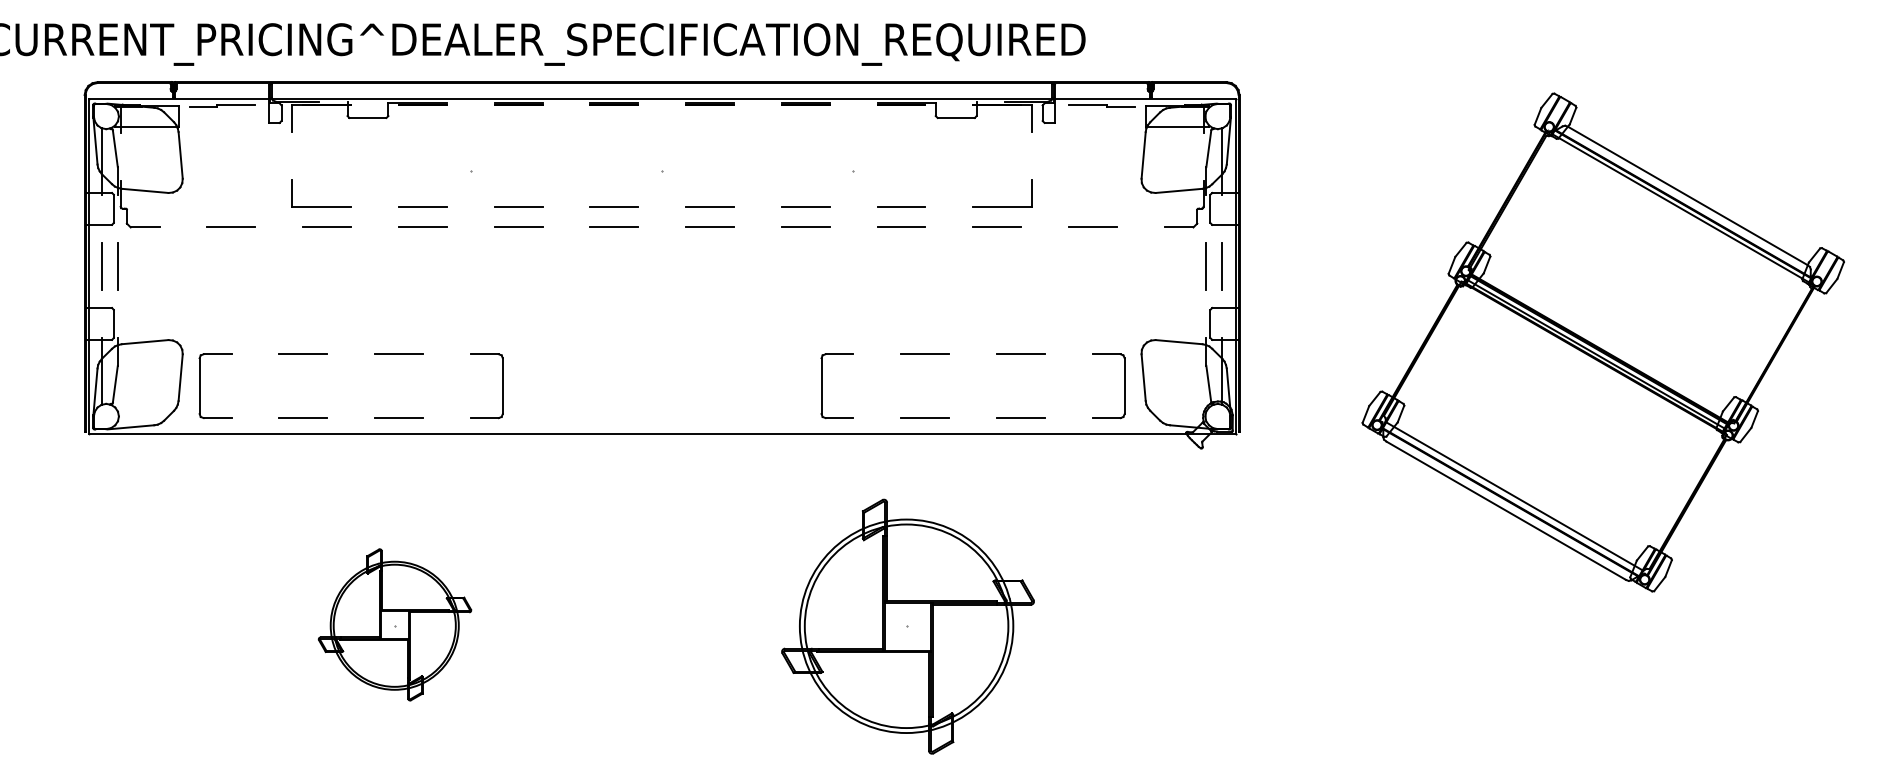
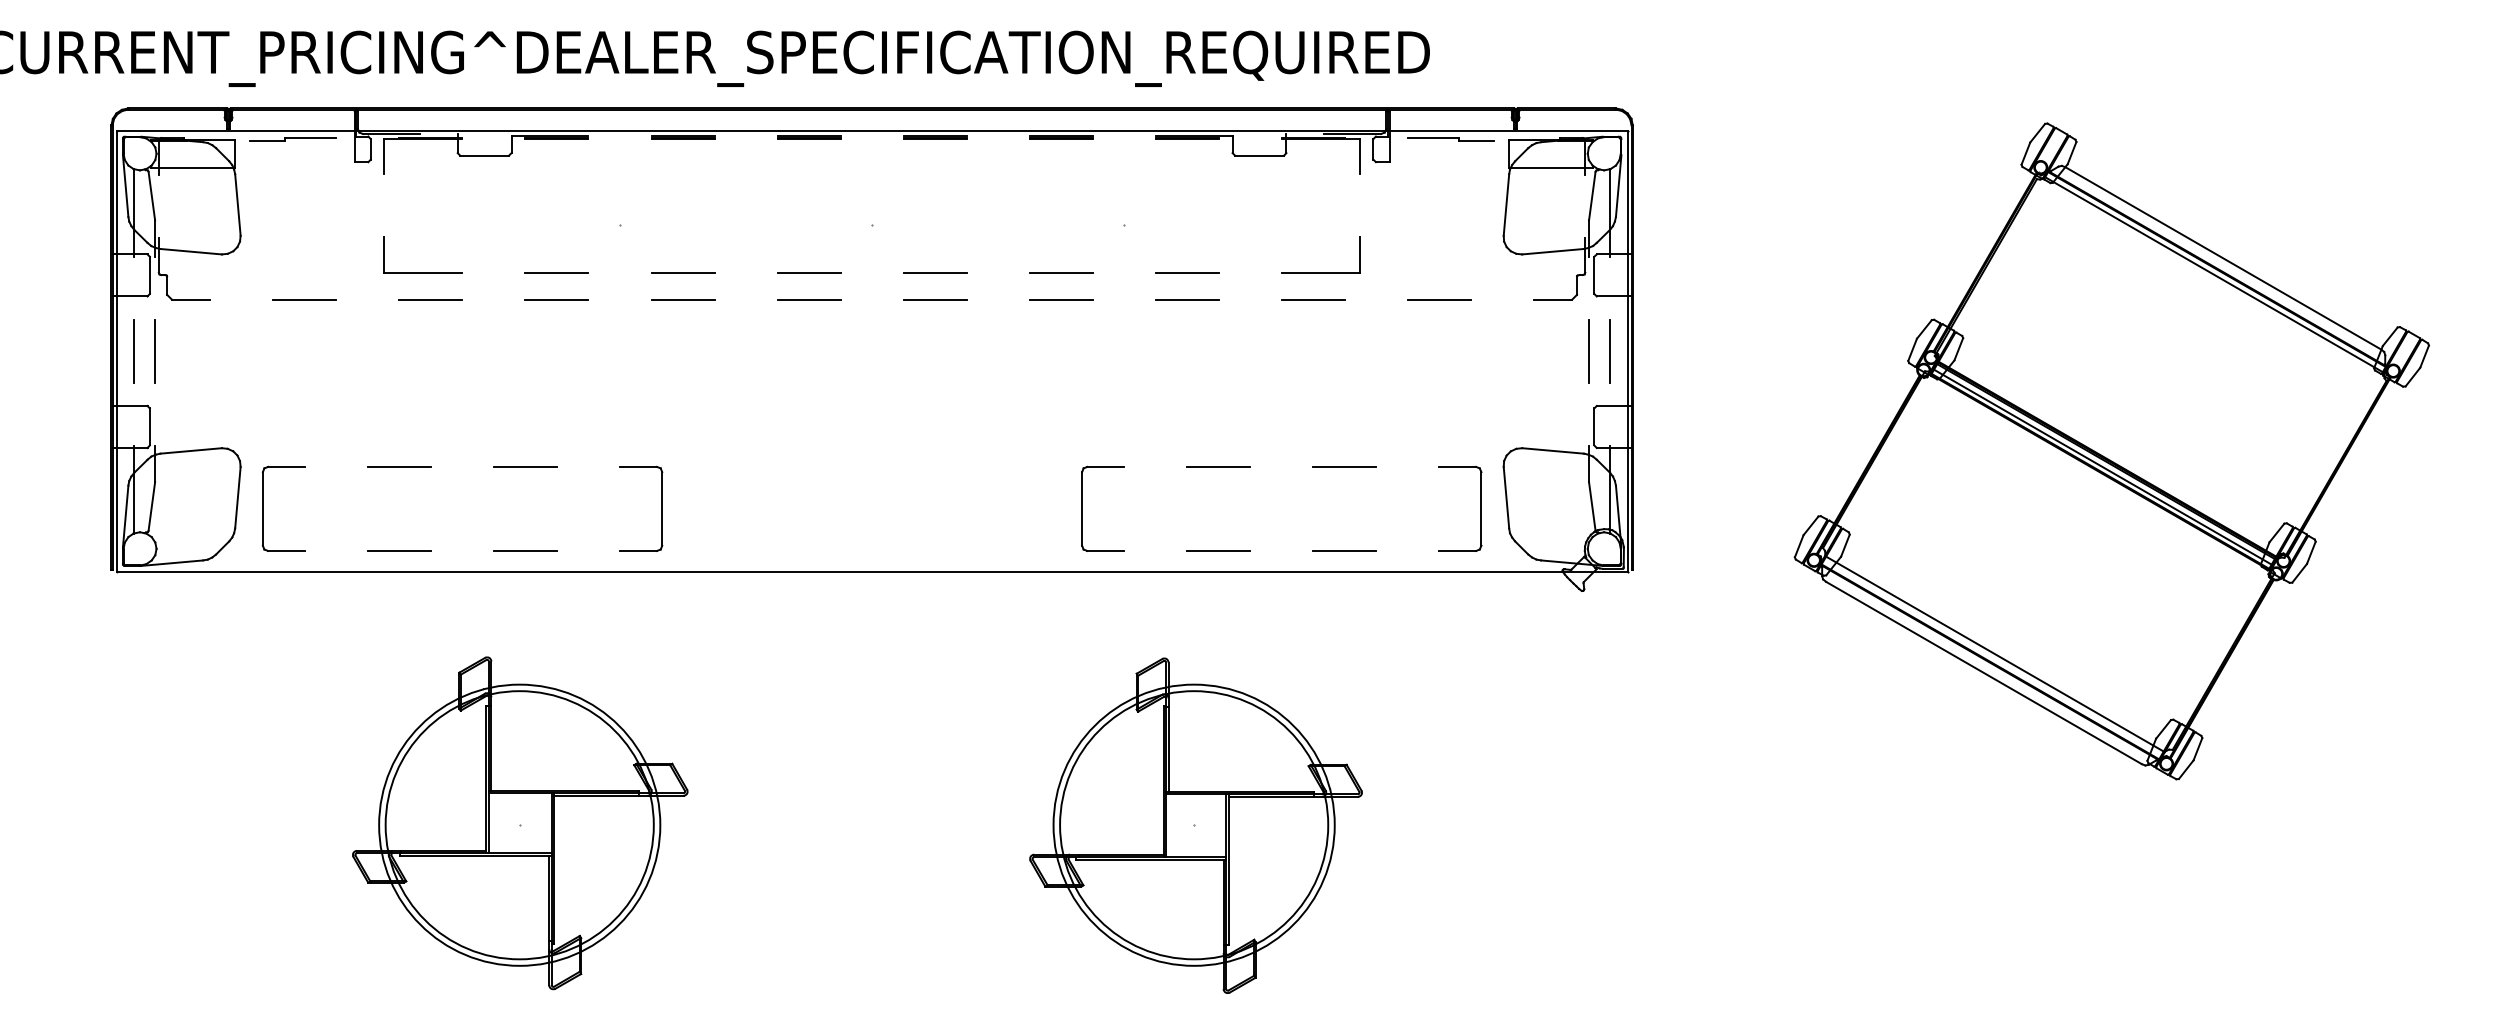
part: (394, 624) -> (519, 822), size x1.67

